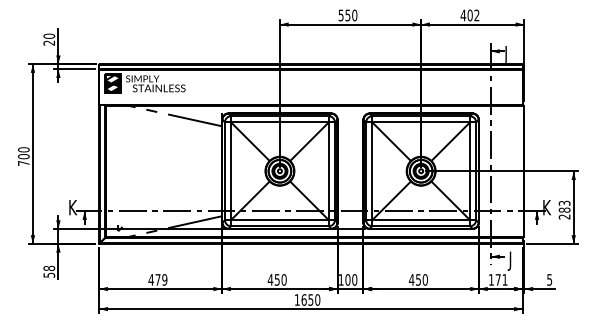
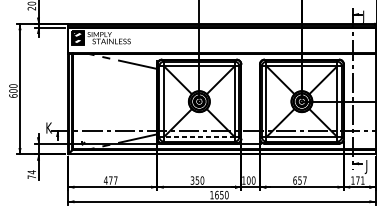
text: (23, 162) -> (13, 95), 700 -> 600
line: (279, 220) -> (199, 137), solid -> dashed
text: (49, 271) -> (32, 174), 58 -> 74
text: (164, 279) -> (115, 180), 479 -> 477
text: (270, 279) -> (192, 180), 450 -> 350
text: (417, 279) -> (299, 180), 450 -> 657

